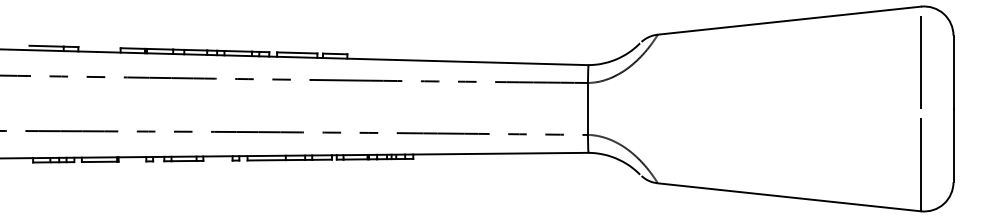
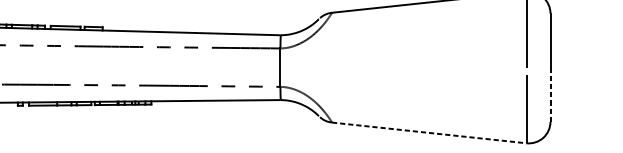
line: (953, 145) -> (550, 94), solid -> dashed
line: (789, 197) -> (429, 133), solid -> dashed

